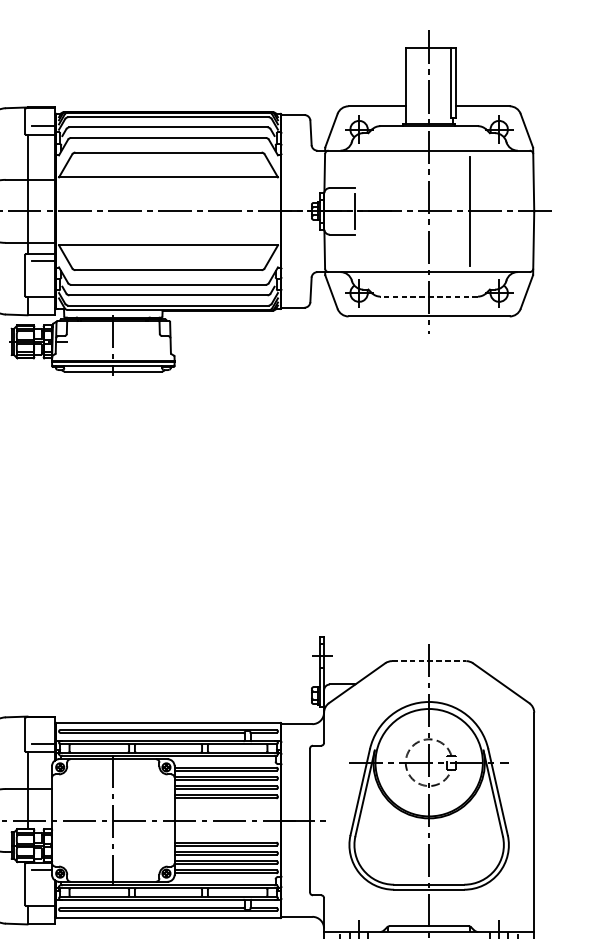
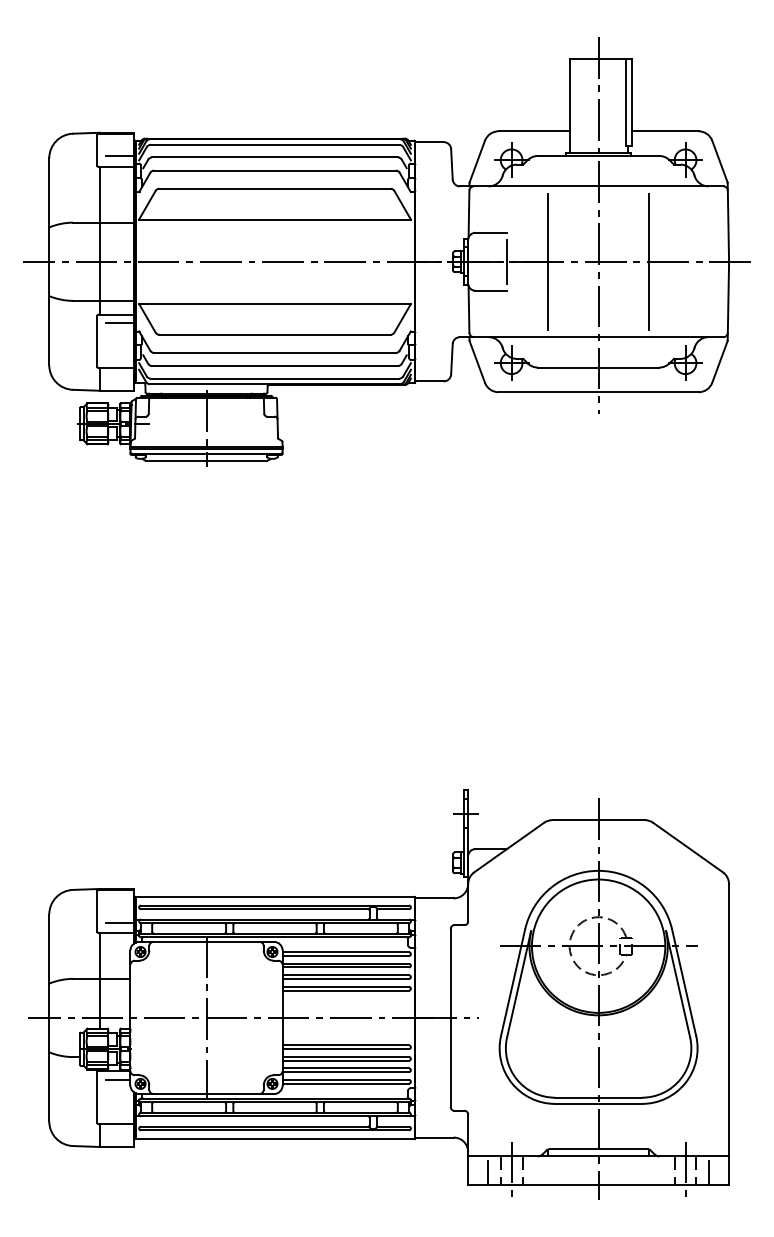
line: (387, 211) -> (547, 261), added
line: (429, 296) -> (598, 367), dashed -> solid
line: (429, 661) -> (599, 820), dashed -> solid

